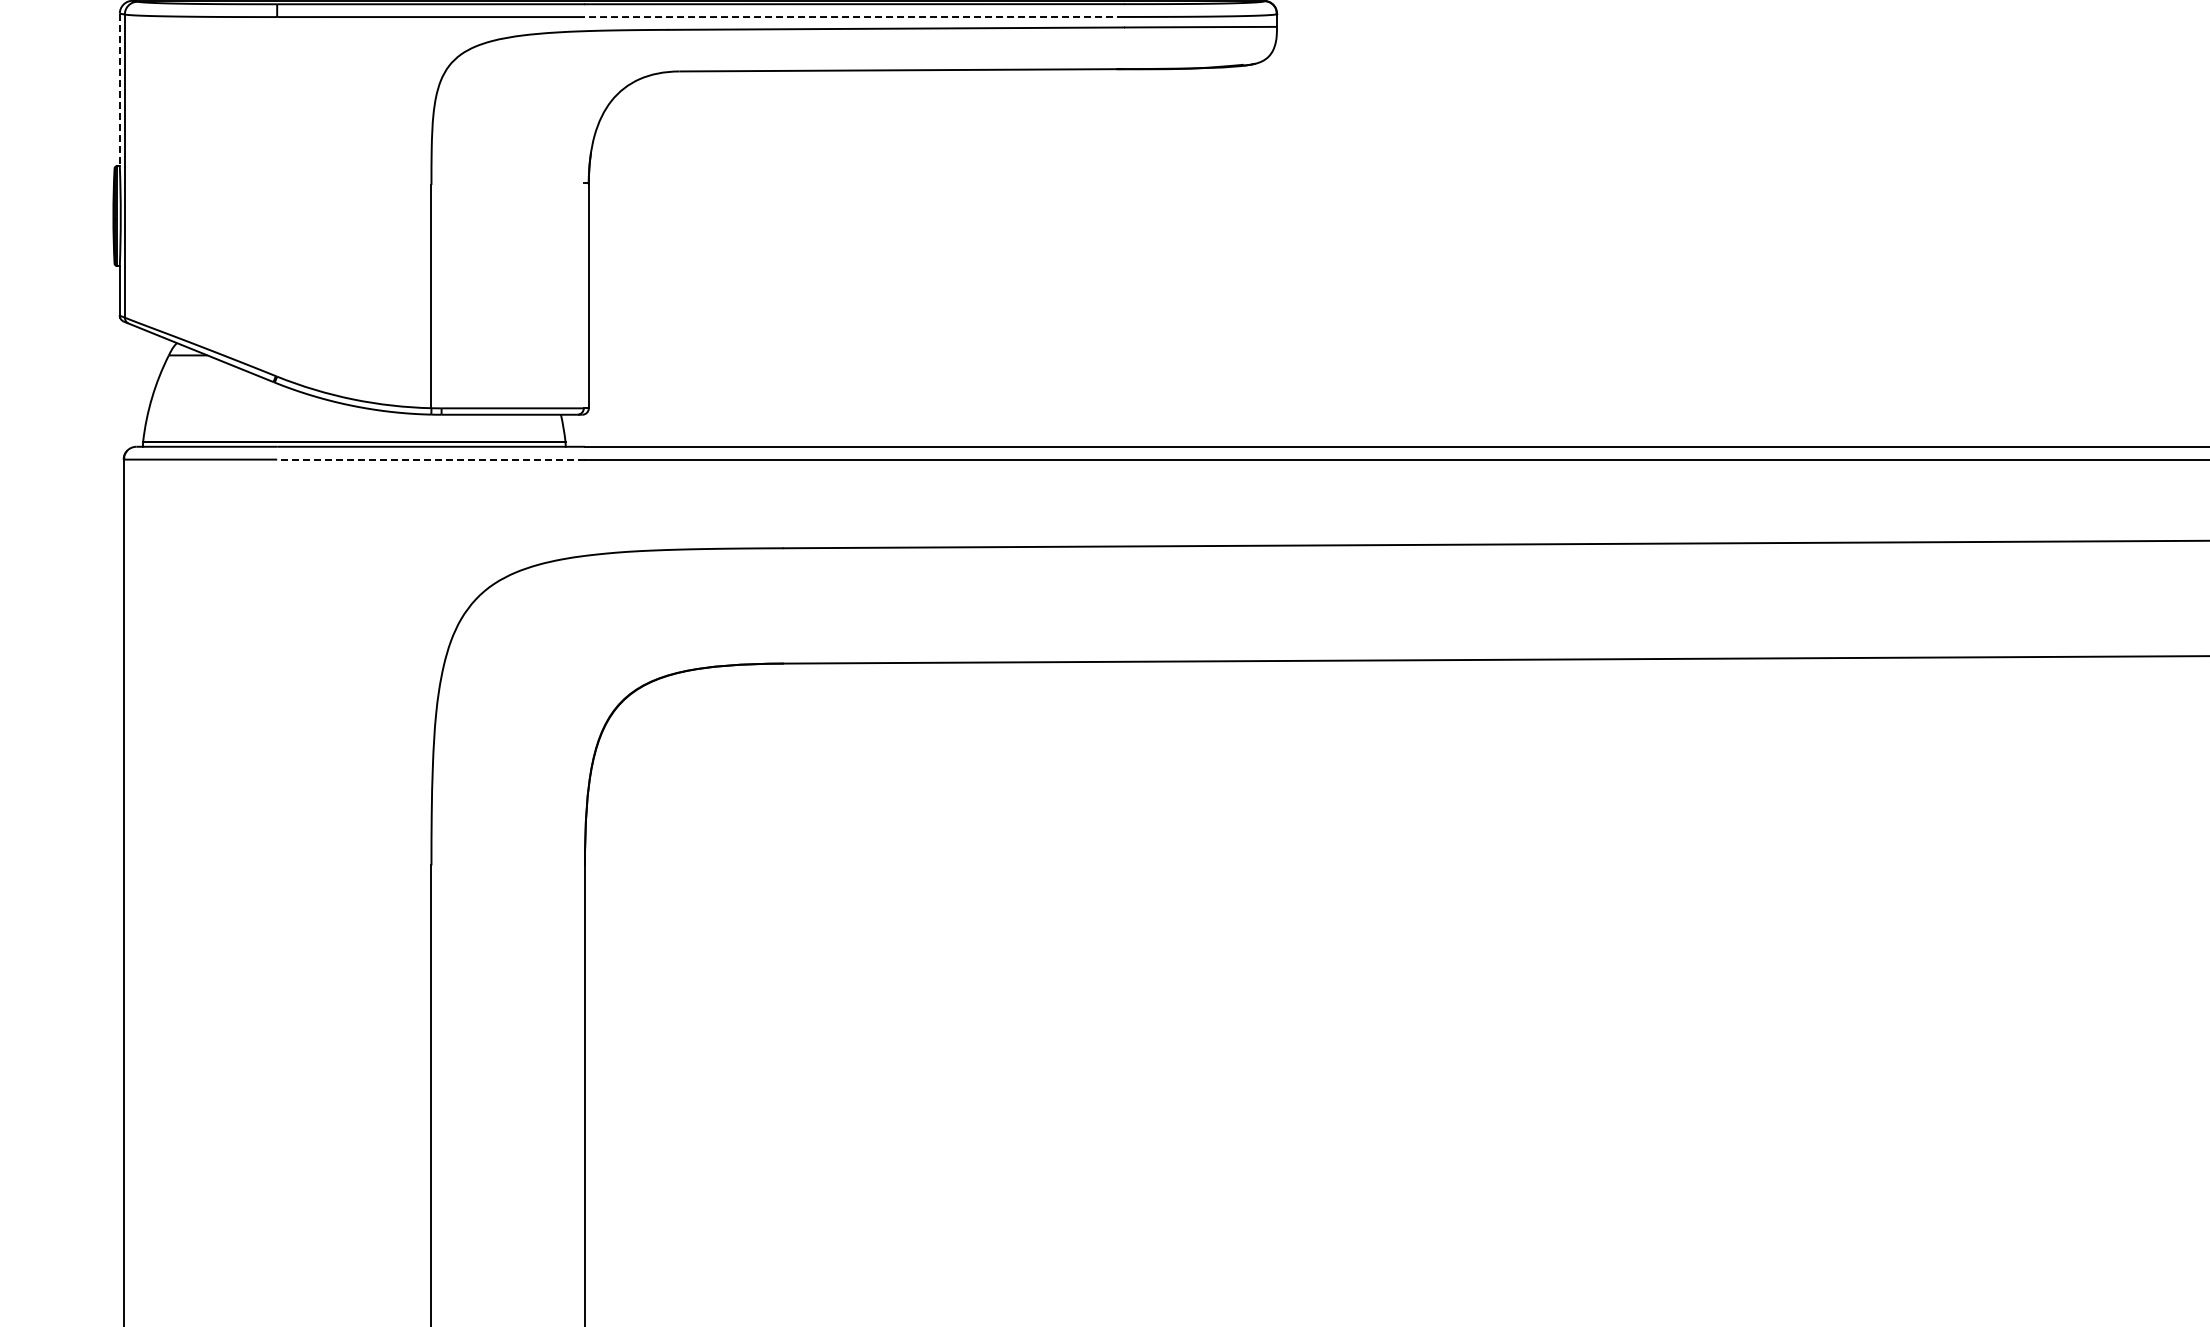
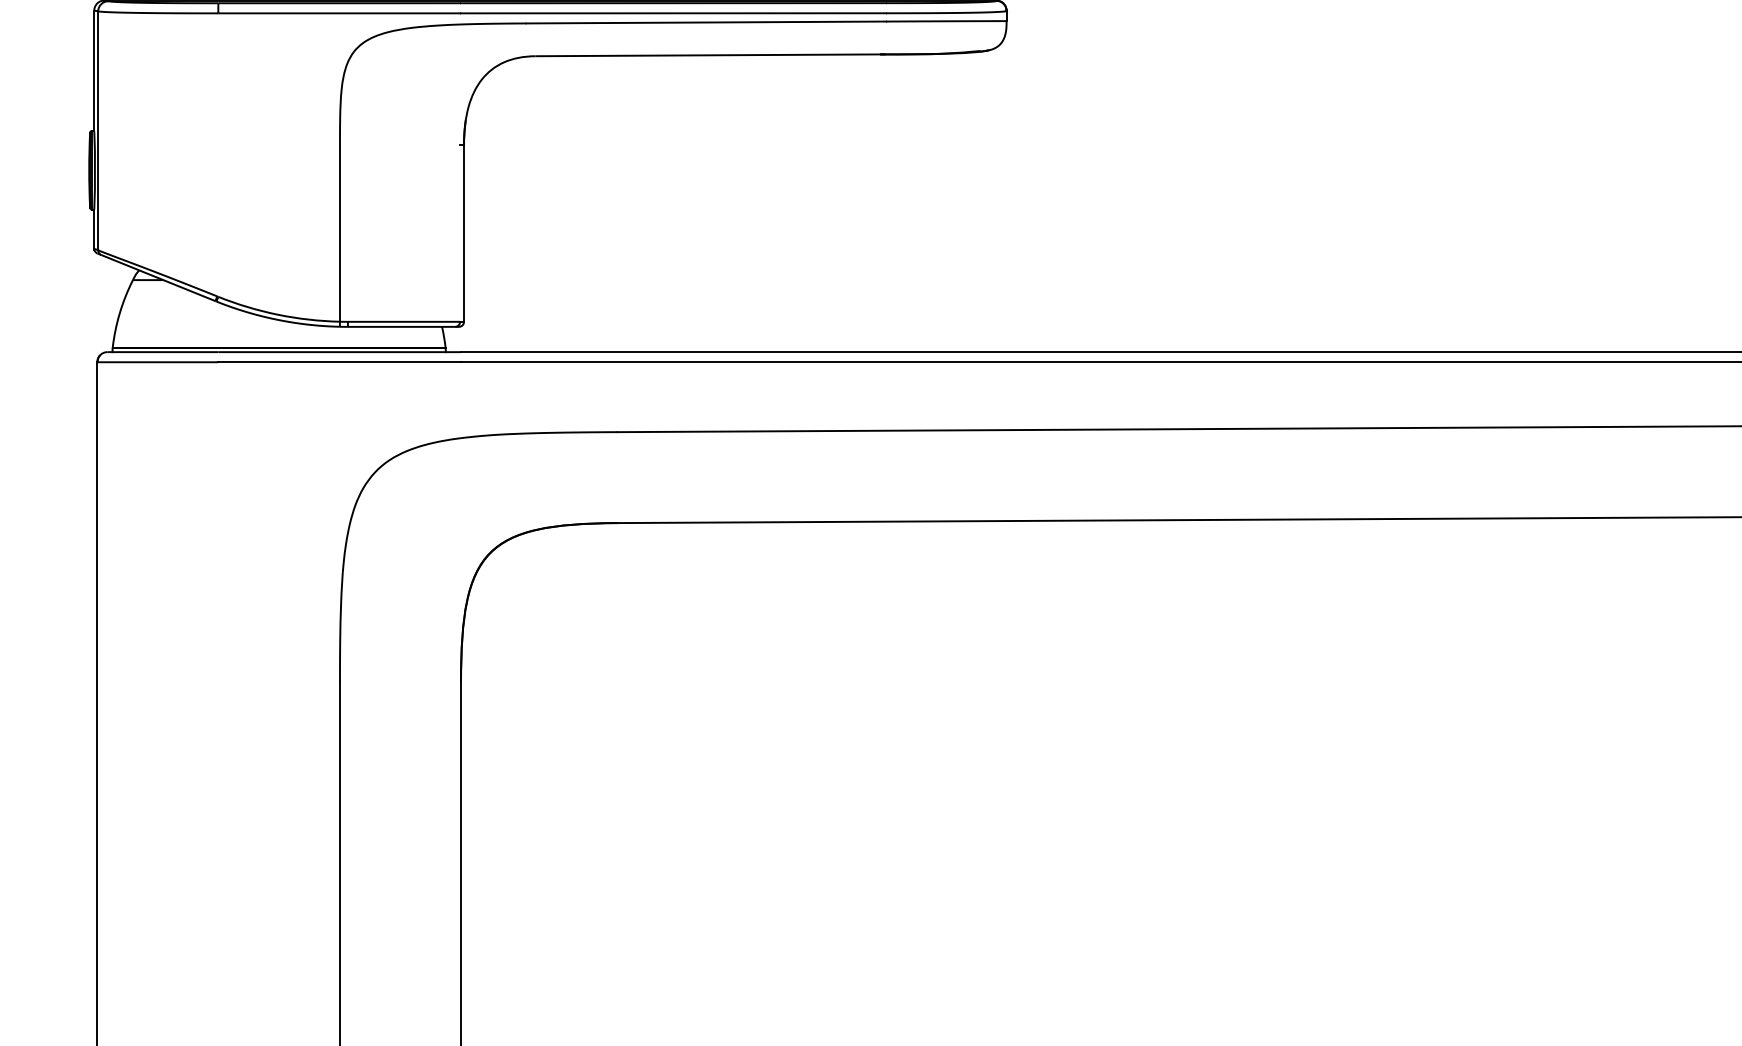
line: (854, 17) -> (673, 13), dashed -> solid
line: (119, 90) -> (94, 71), dashed -> solid
line: (431, 459) -> (340, 362), dashed -> solid

